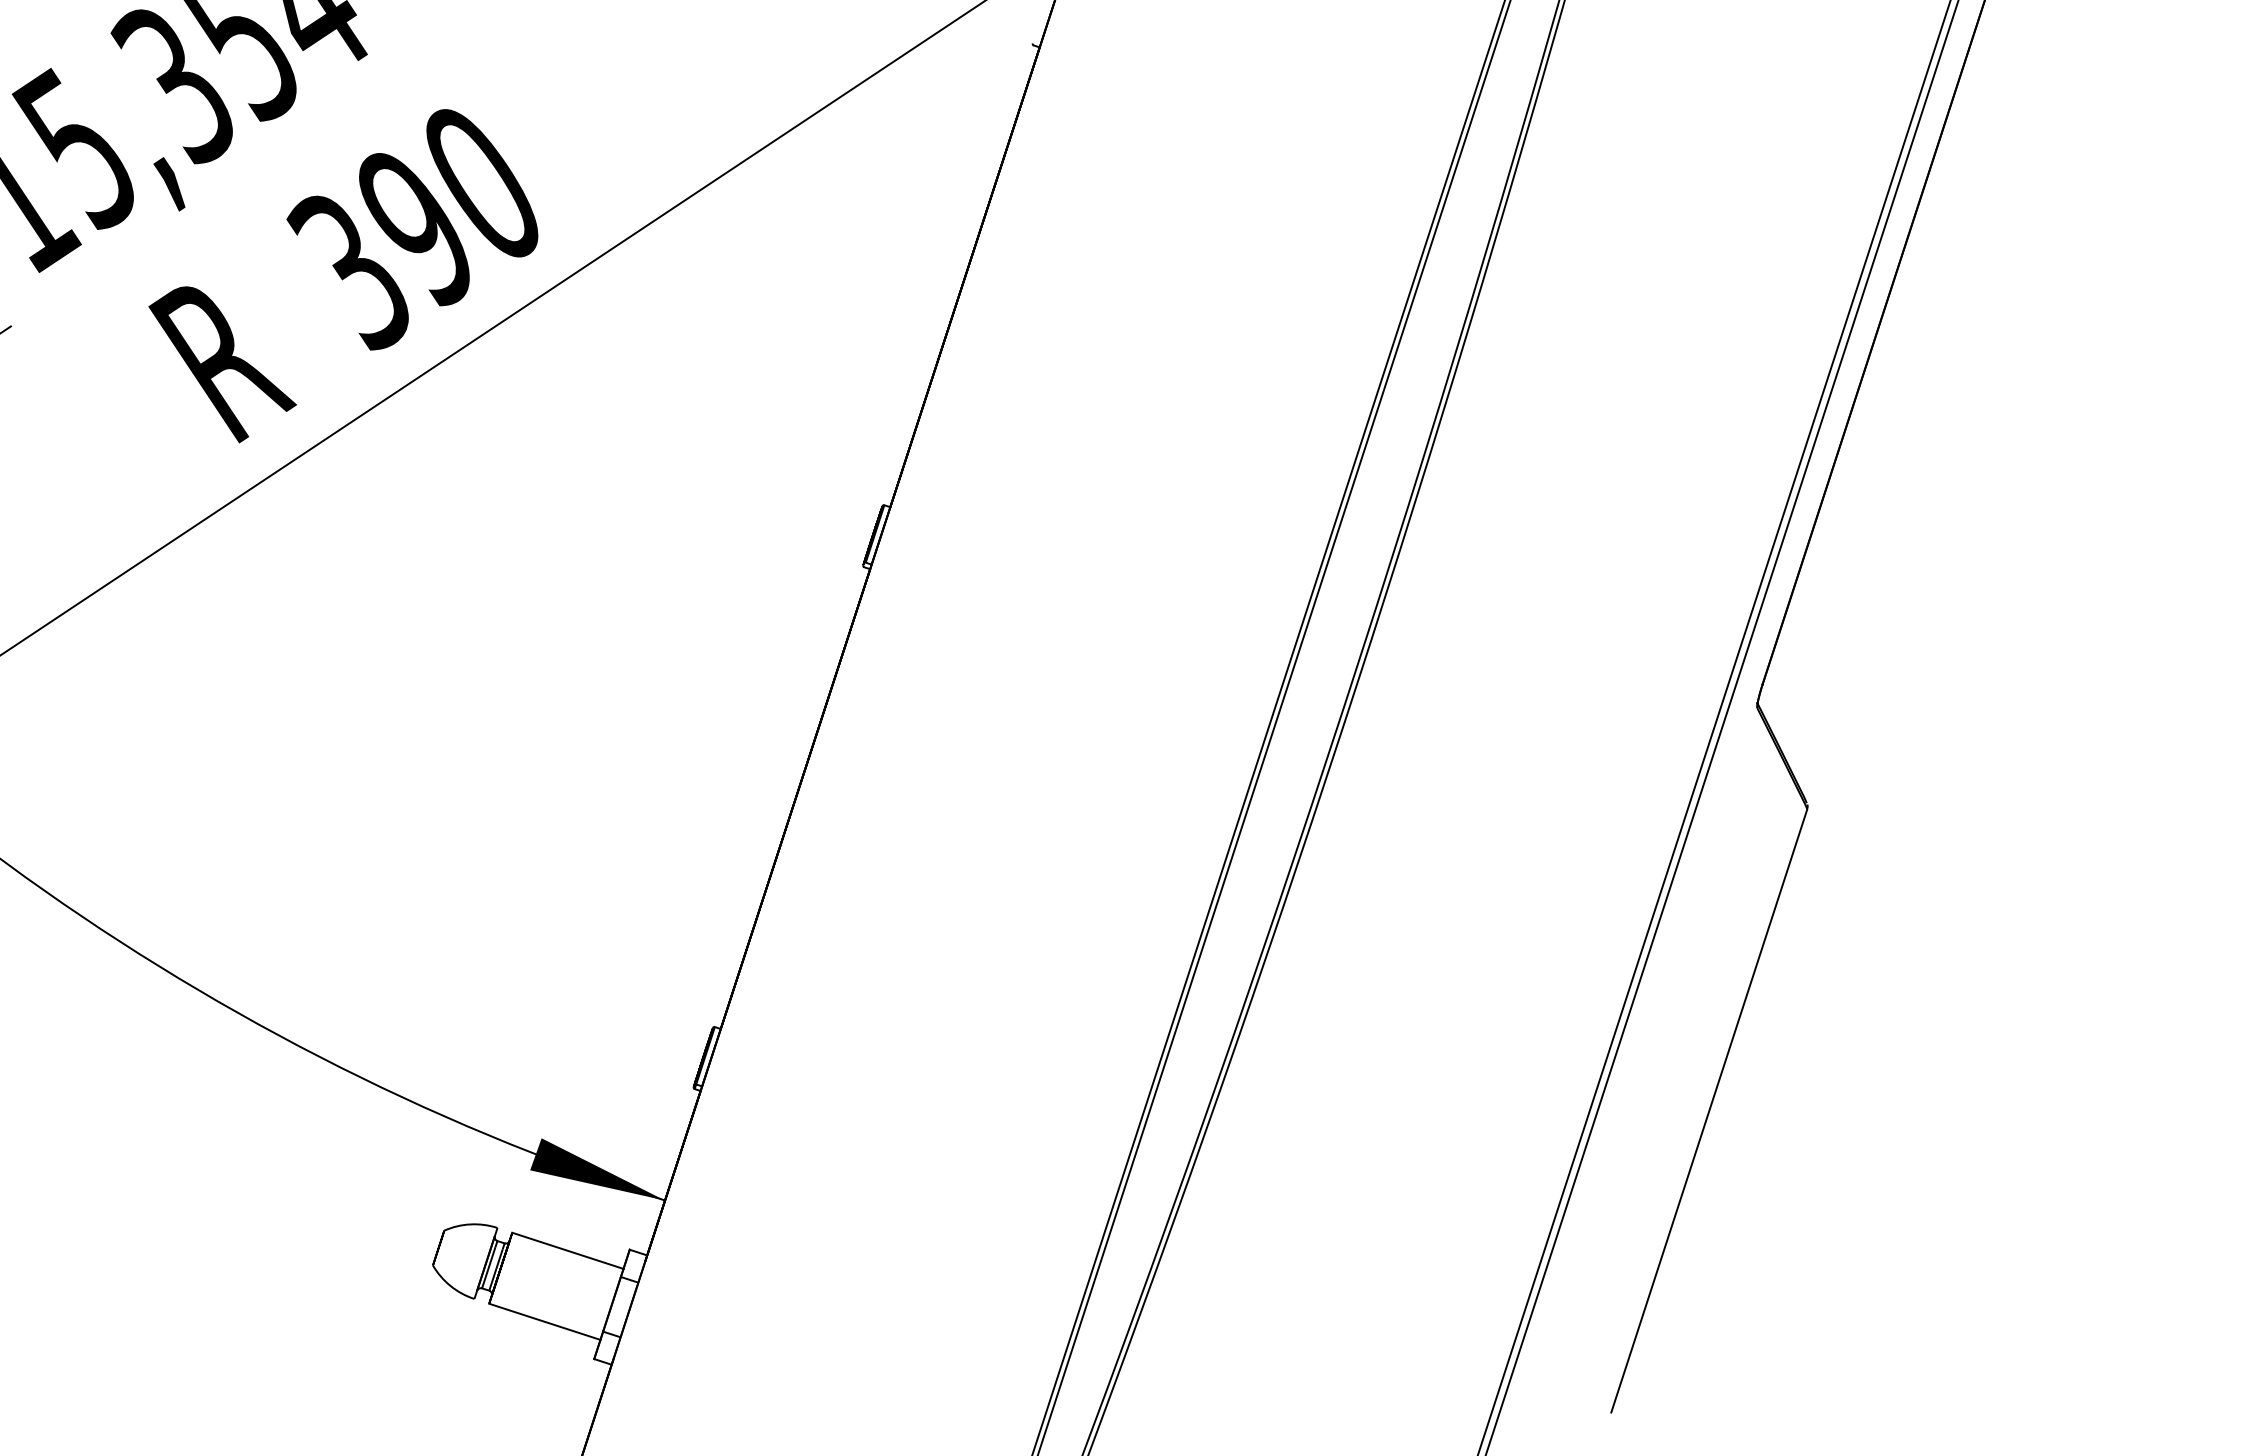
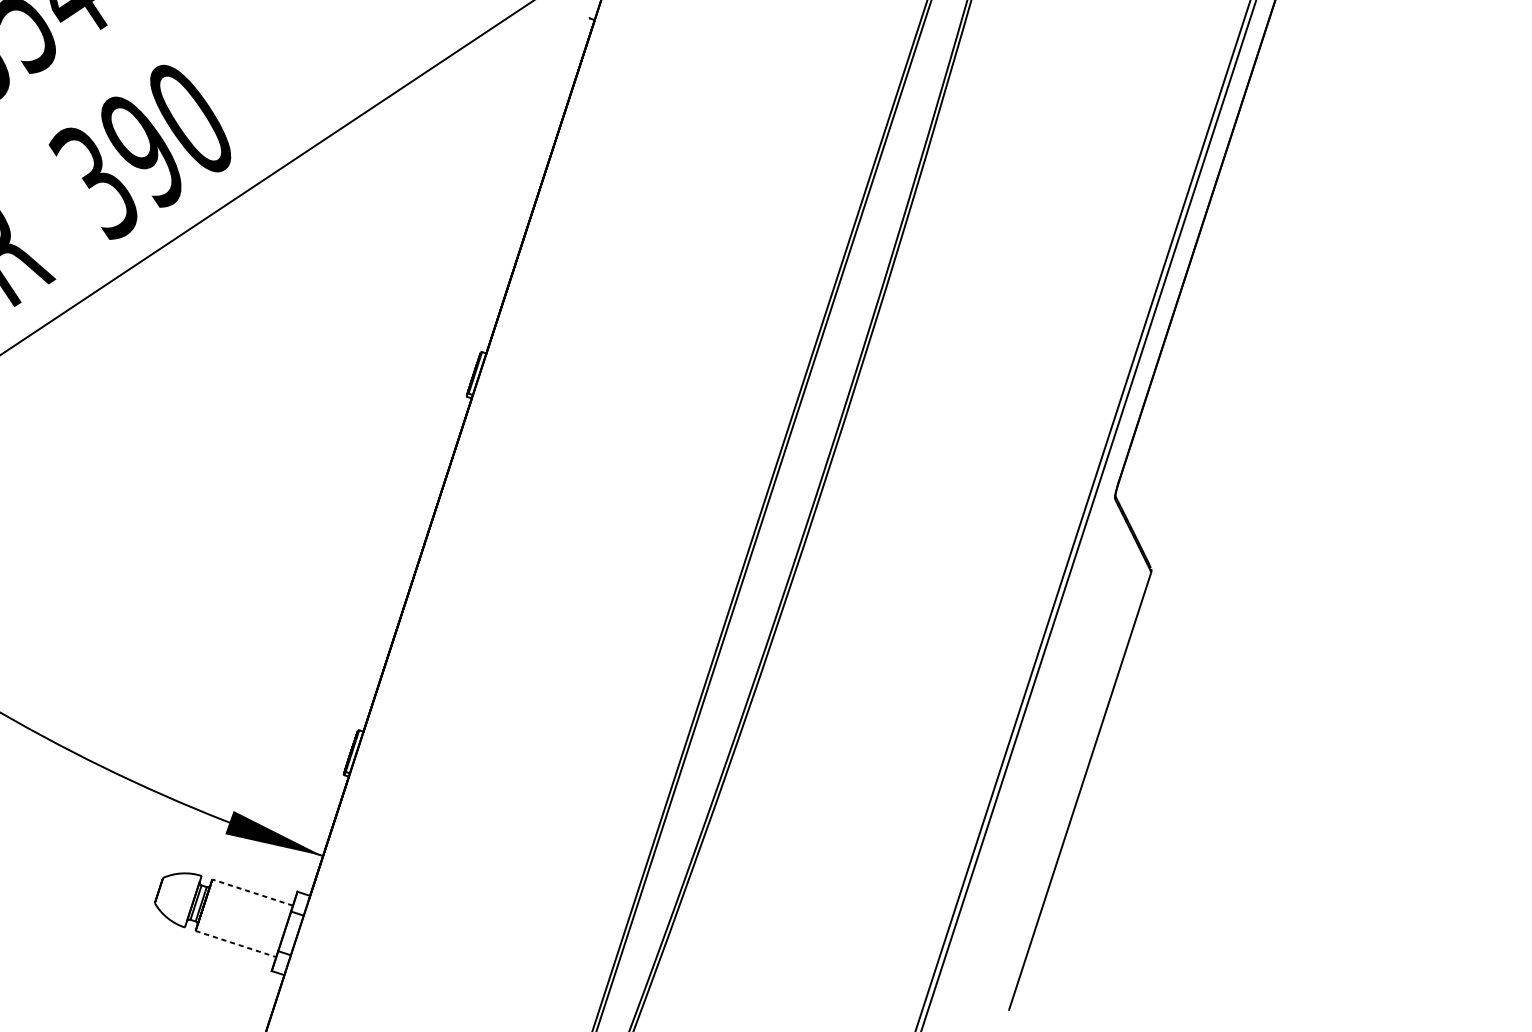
line: (567, 1250) -> (252, 892), solid -> dashed
line: (545, 1321) -> (236, 943), solid -> dashed

